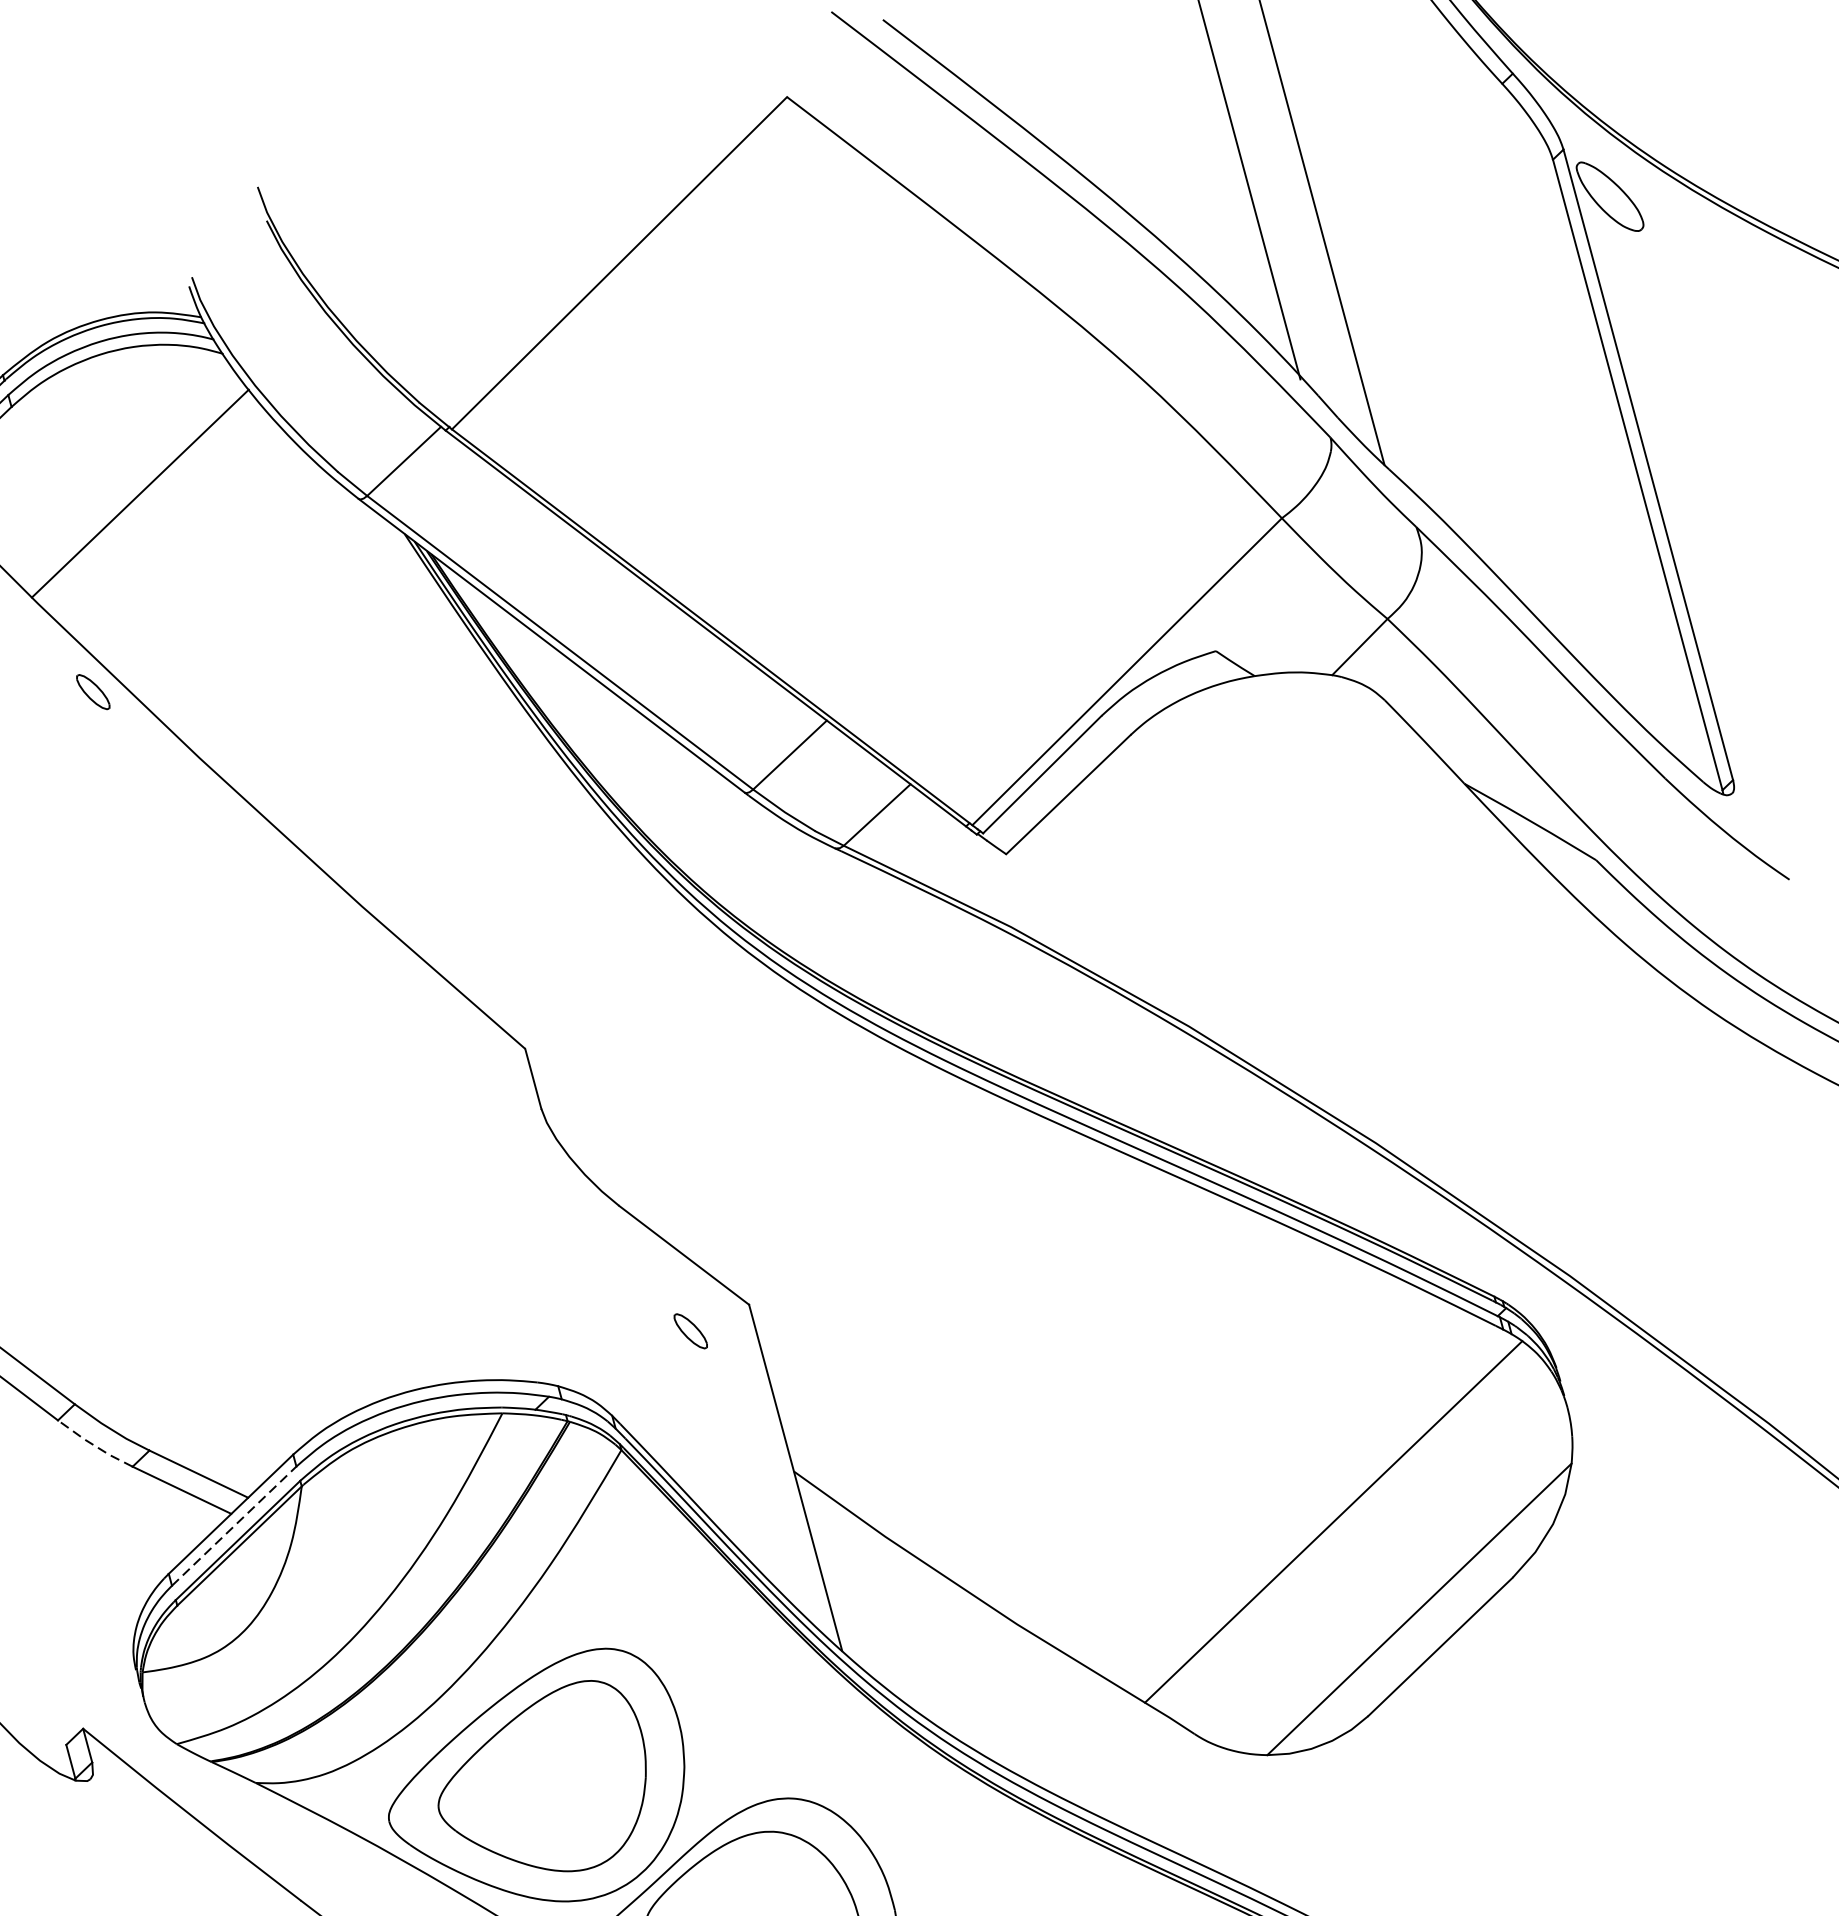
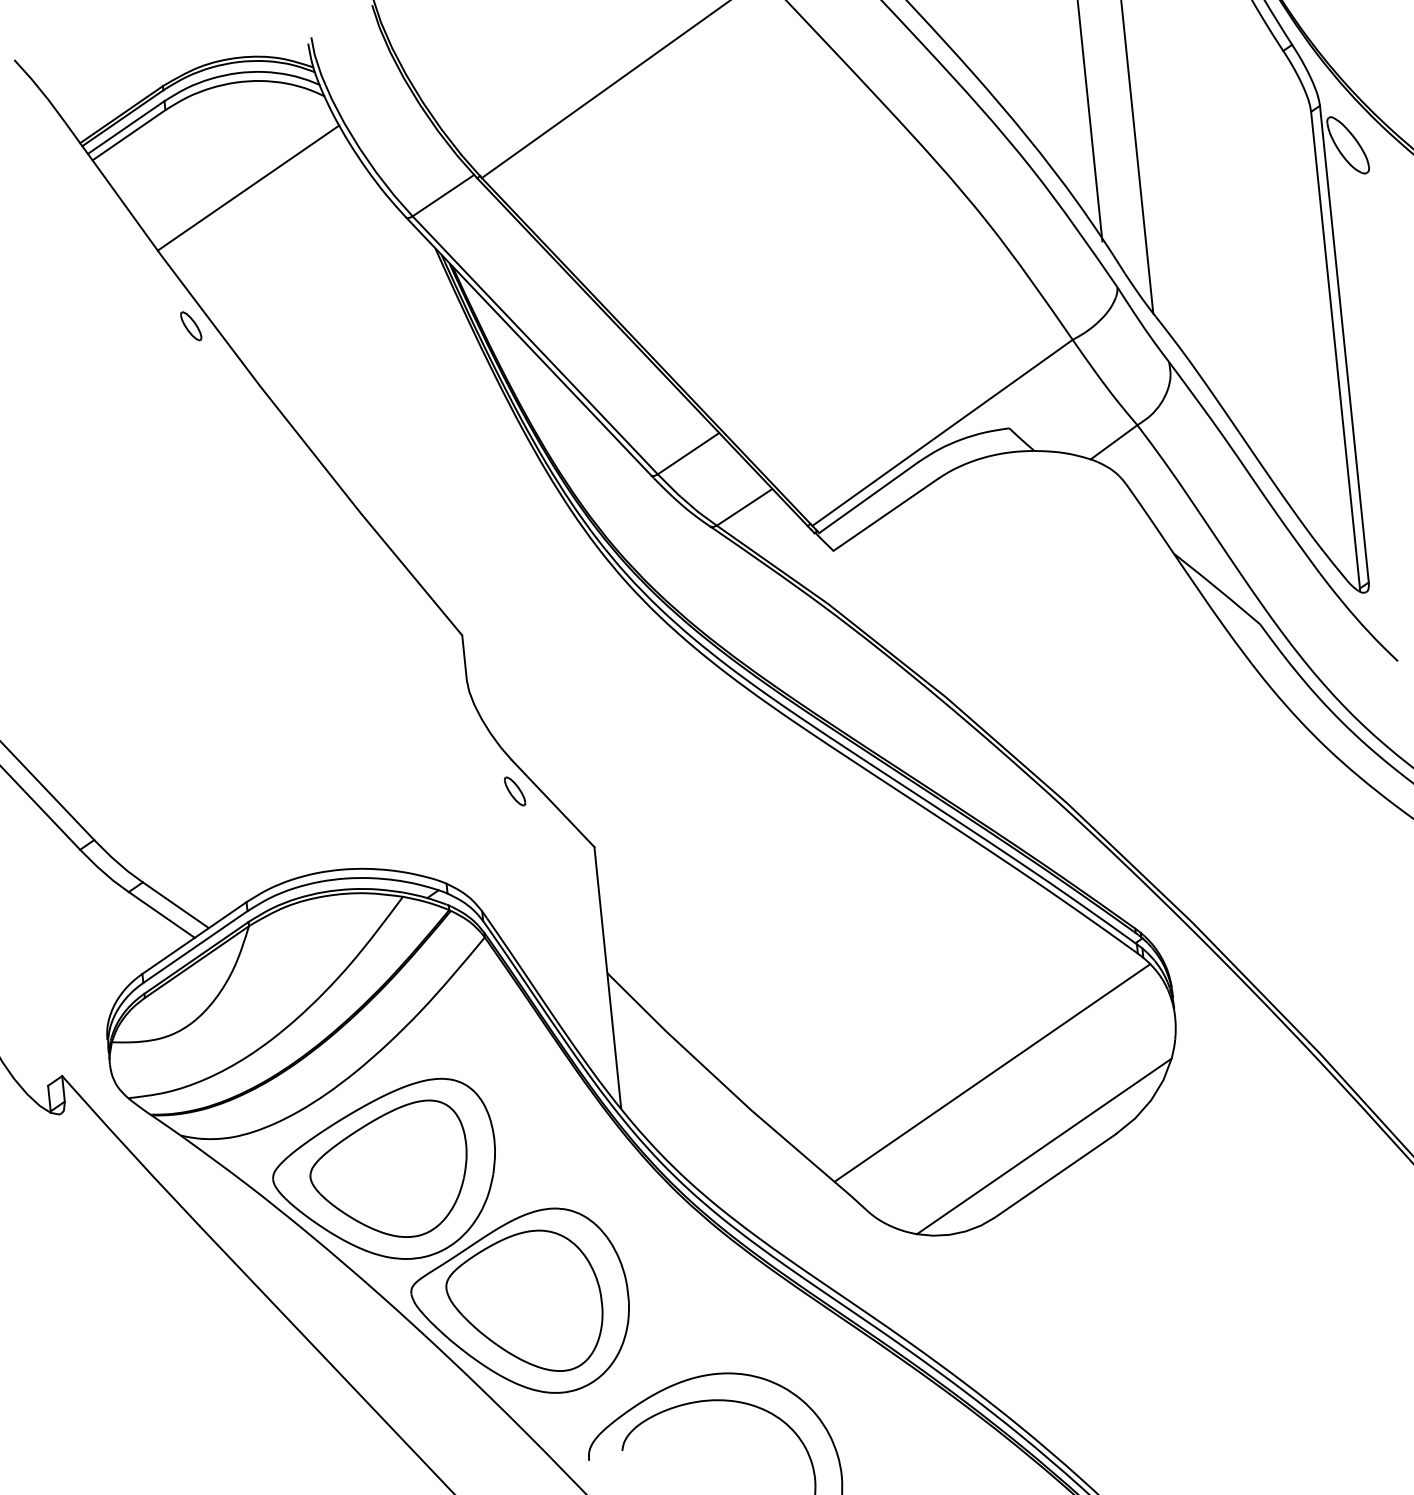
part: (691, 1331) -> (515, 791), moved
line: (94, 1445) -> (103, 872), dashed -> solid
line: (234, 1525) -> (195, 946), dashed -> solid

